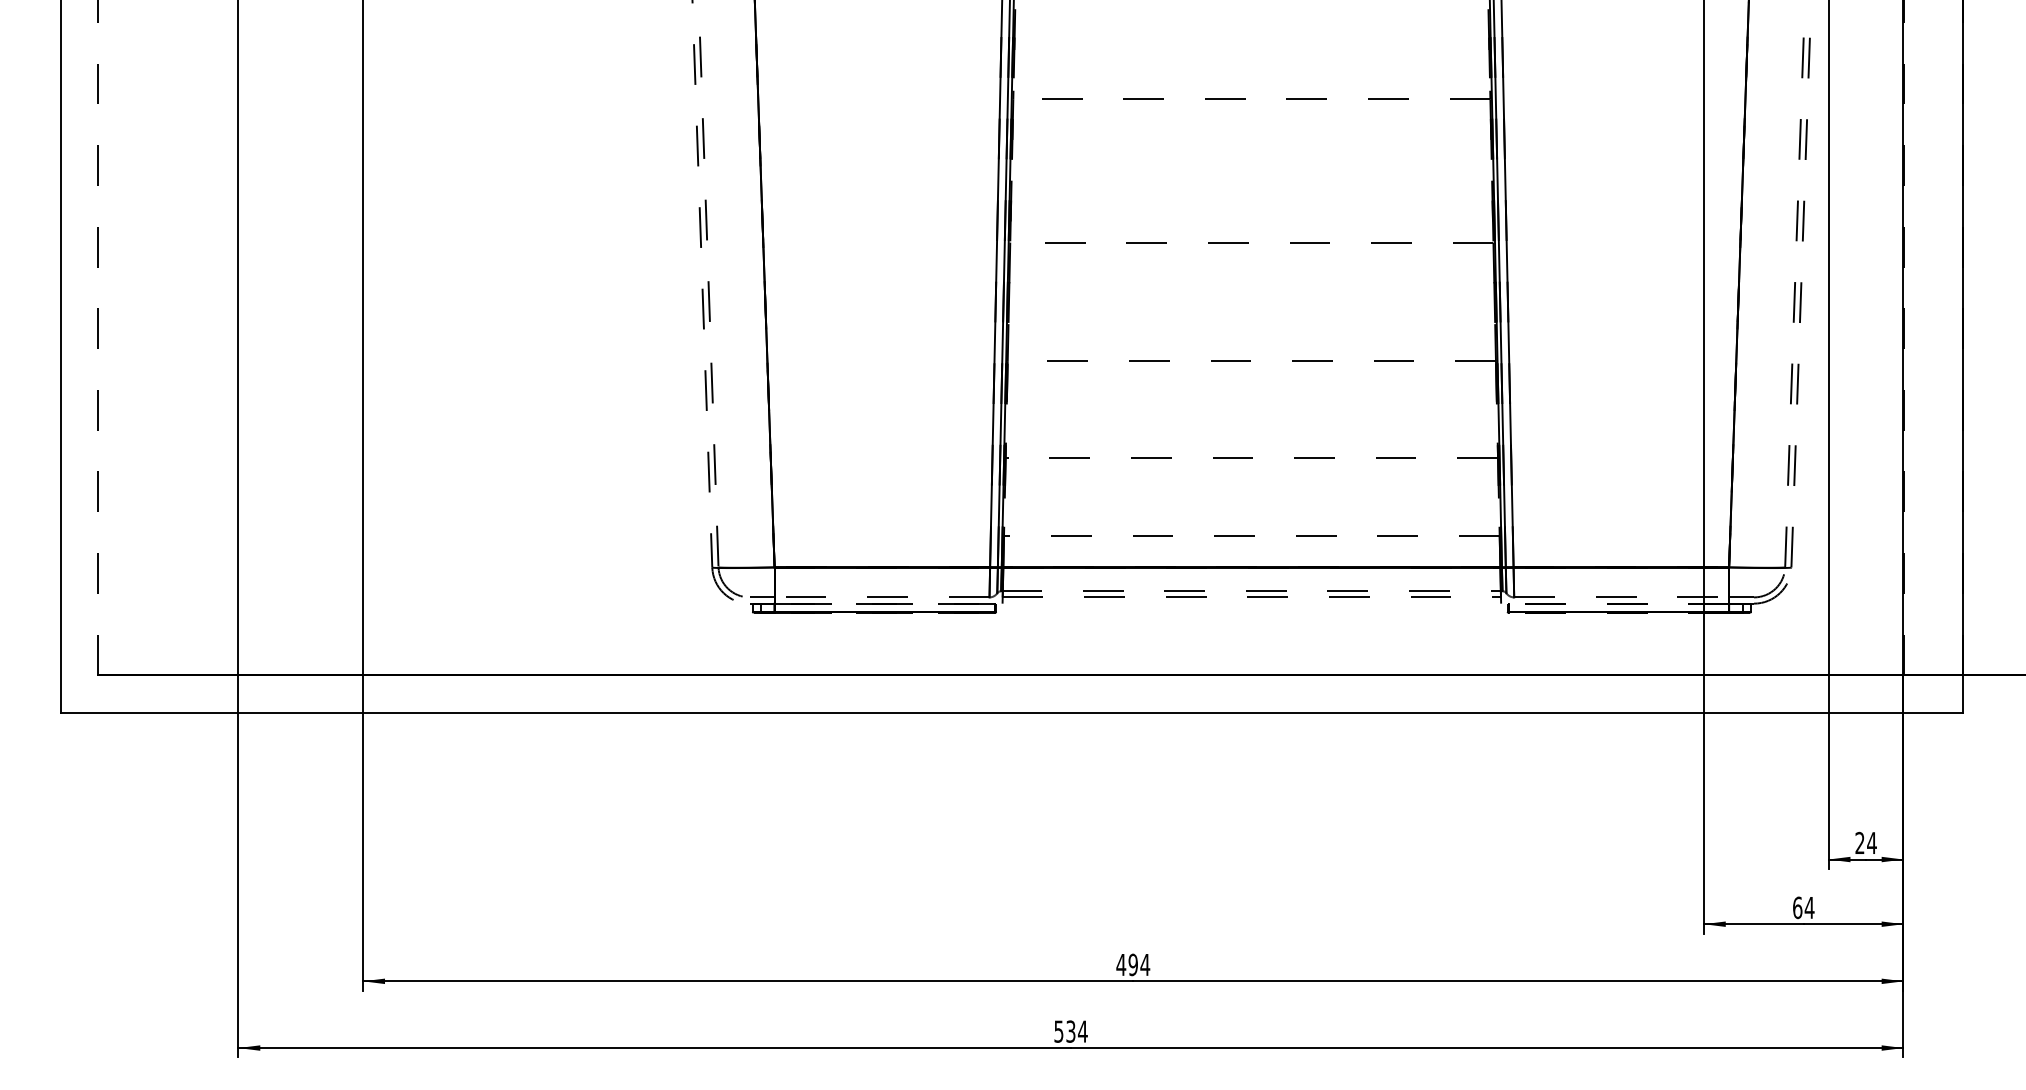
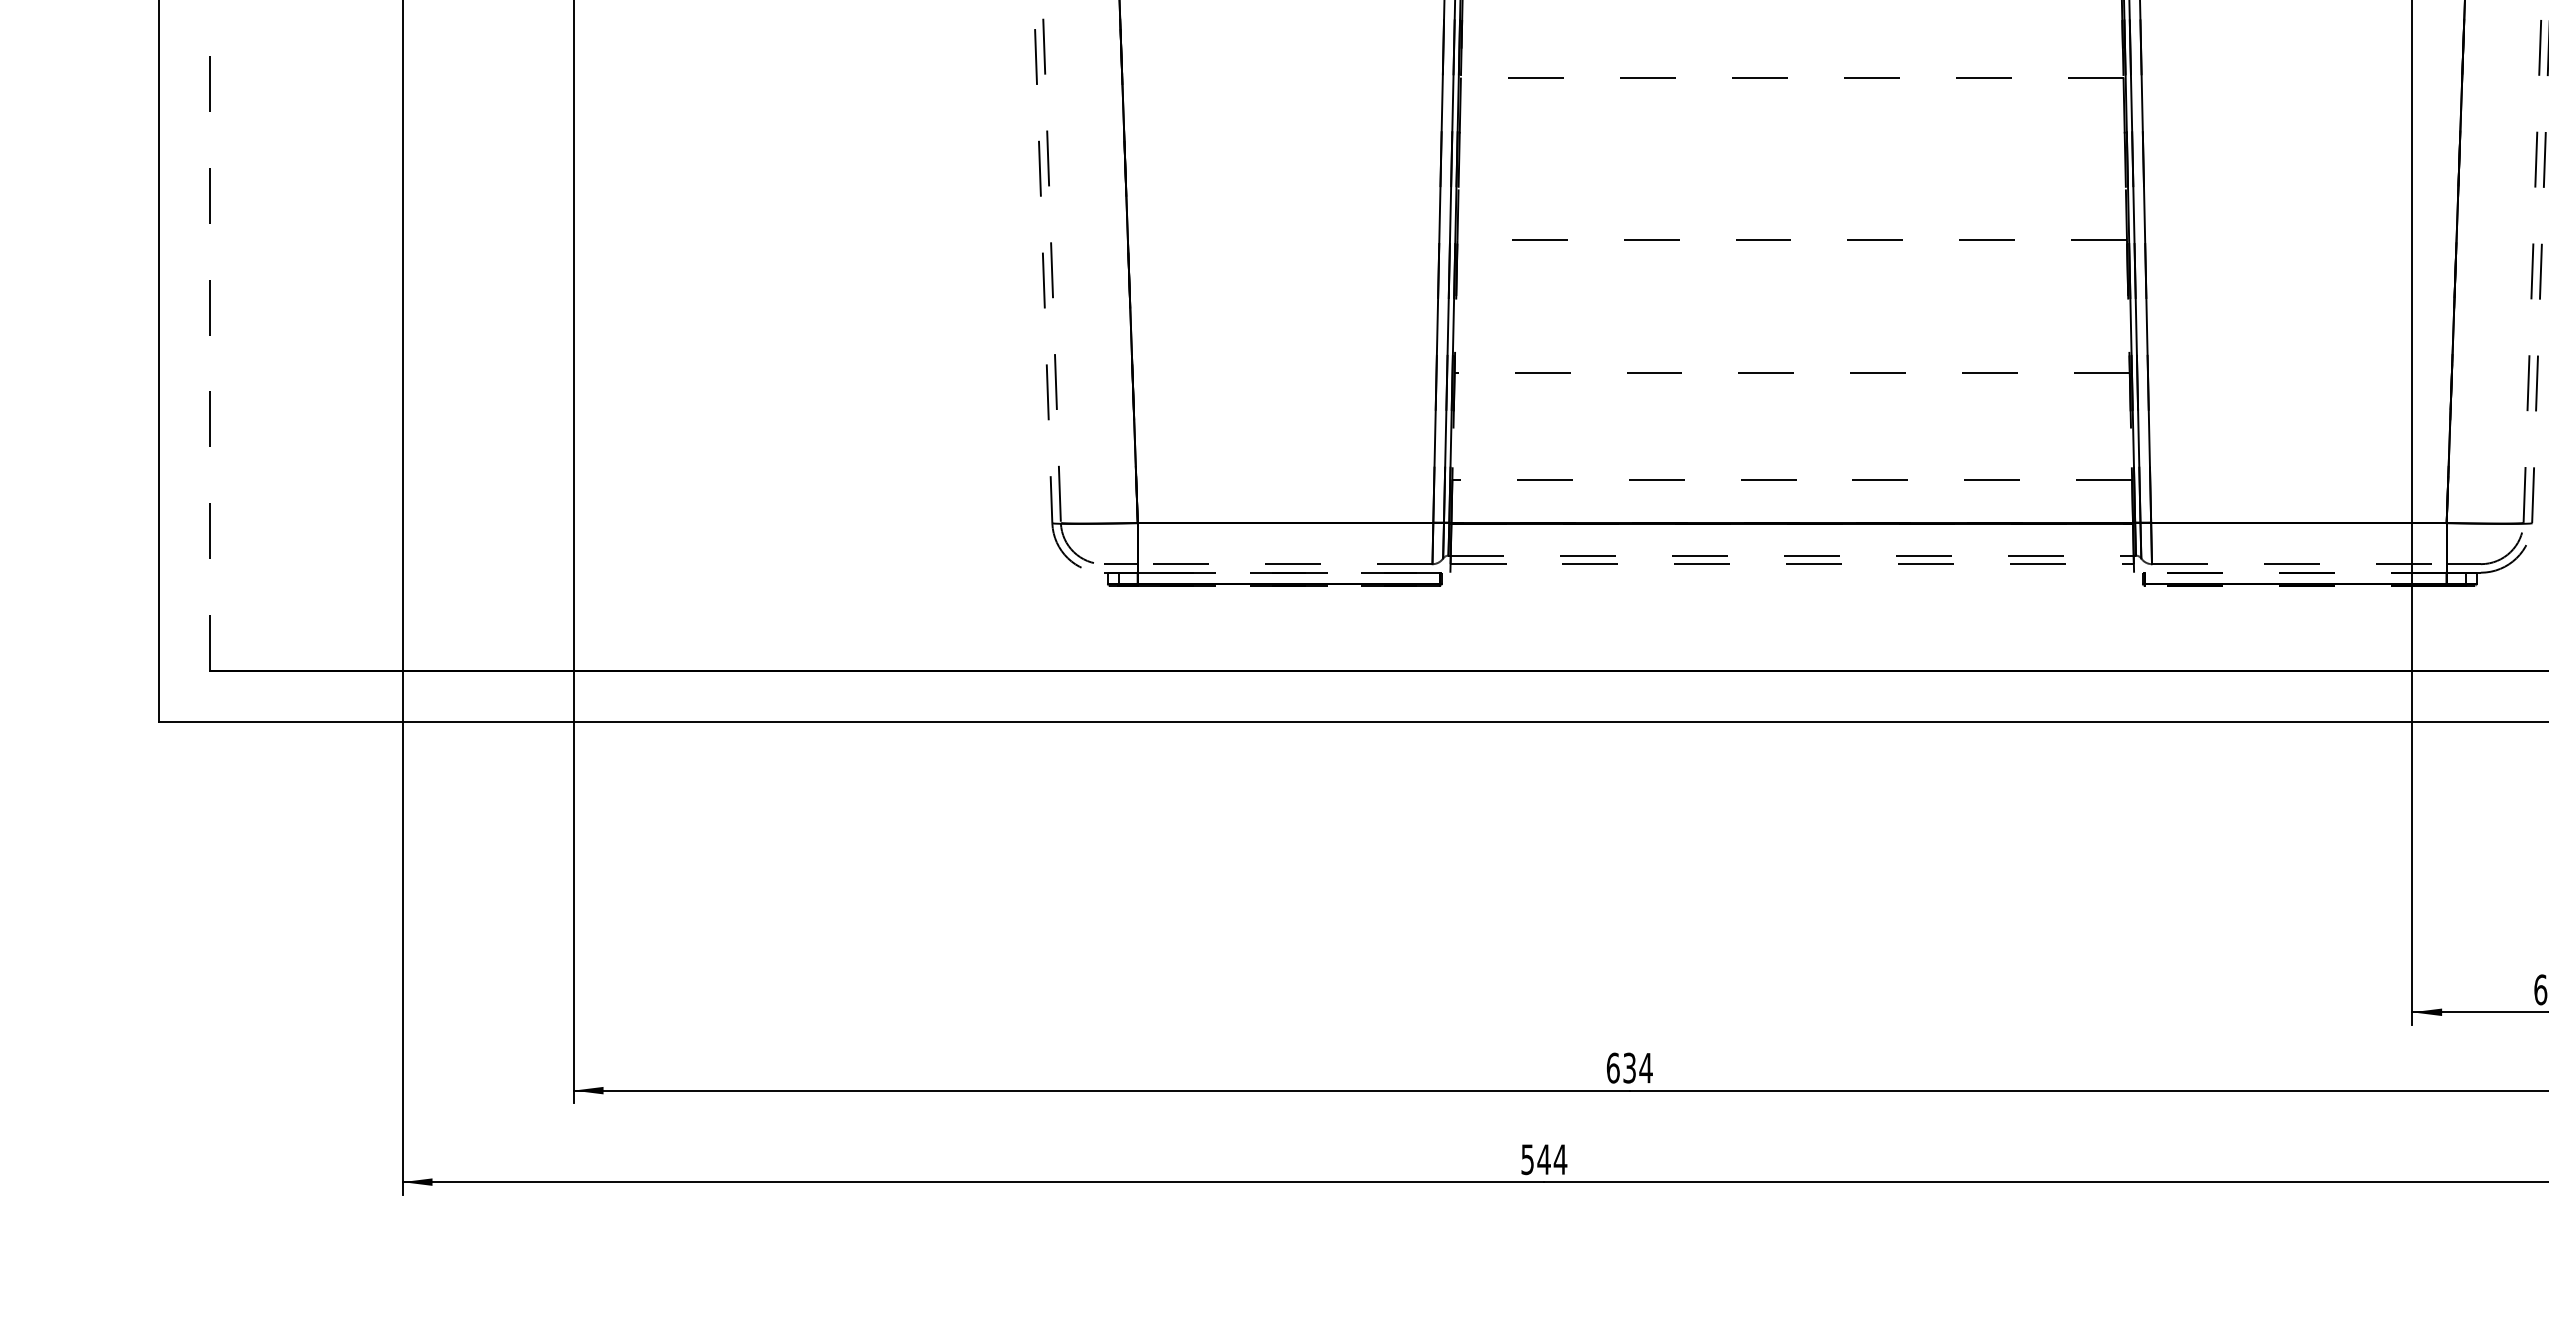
text: (1126, 964) -> (1620, 1067), 494 -> 634
text: (1070, 1031) -> (1543, 1159), 534 -> 544

